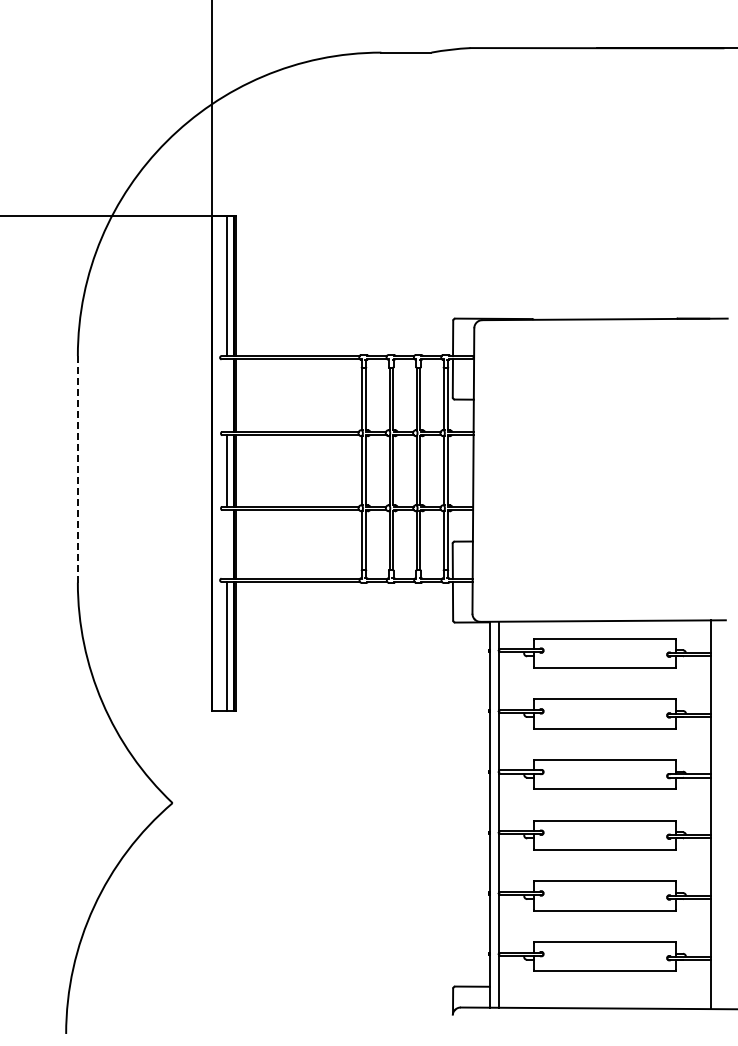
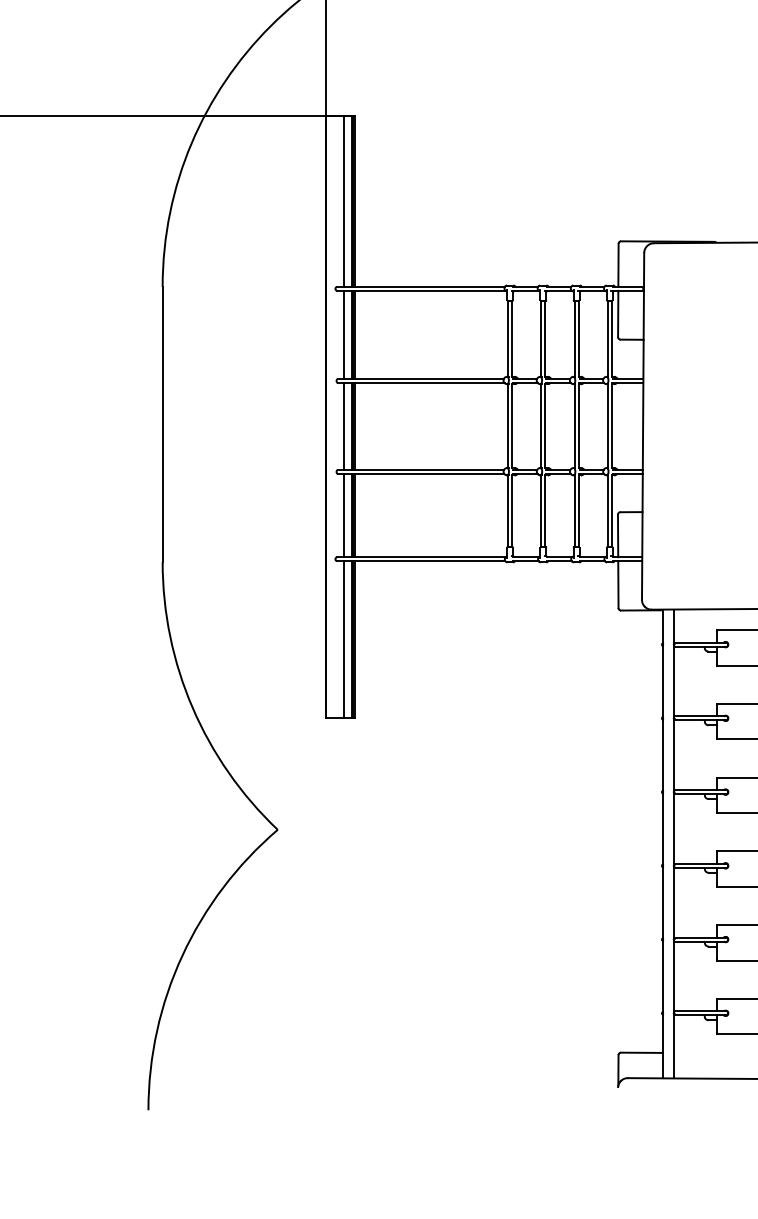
line: (227, 395) -> (344, 334), added
line: (77, 468) -> (162, 423), dashed -> solid
line: (227, 544) -> (344, 515), added

